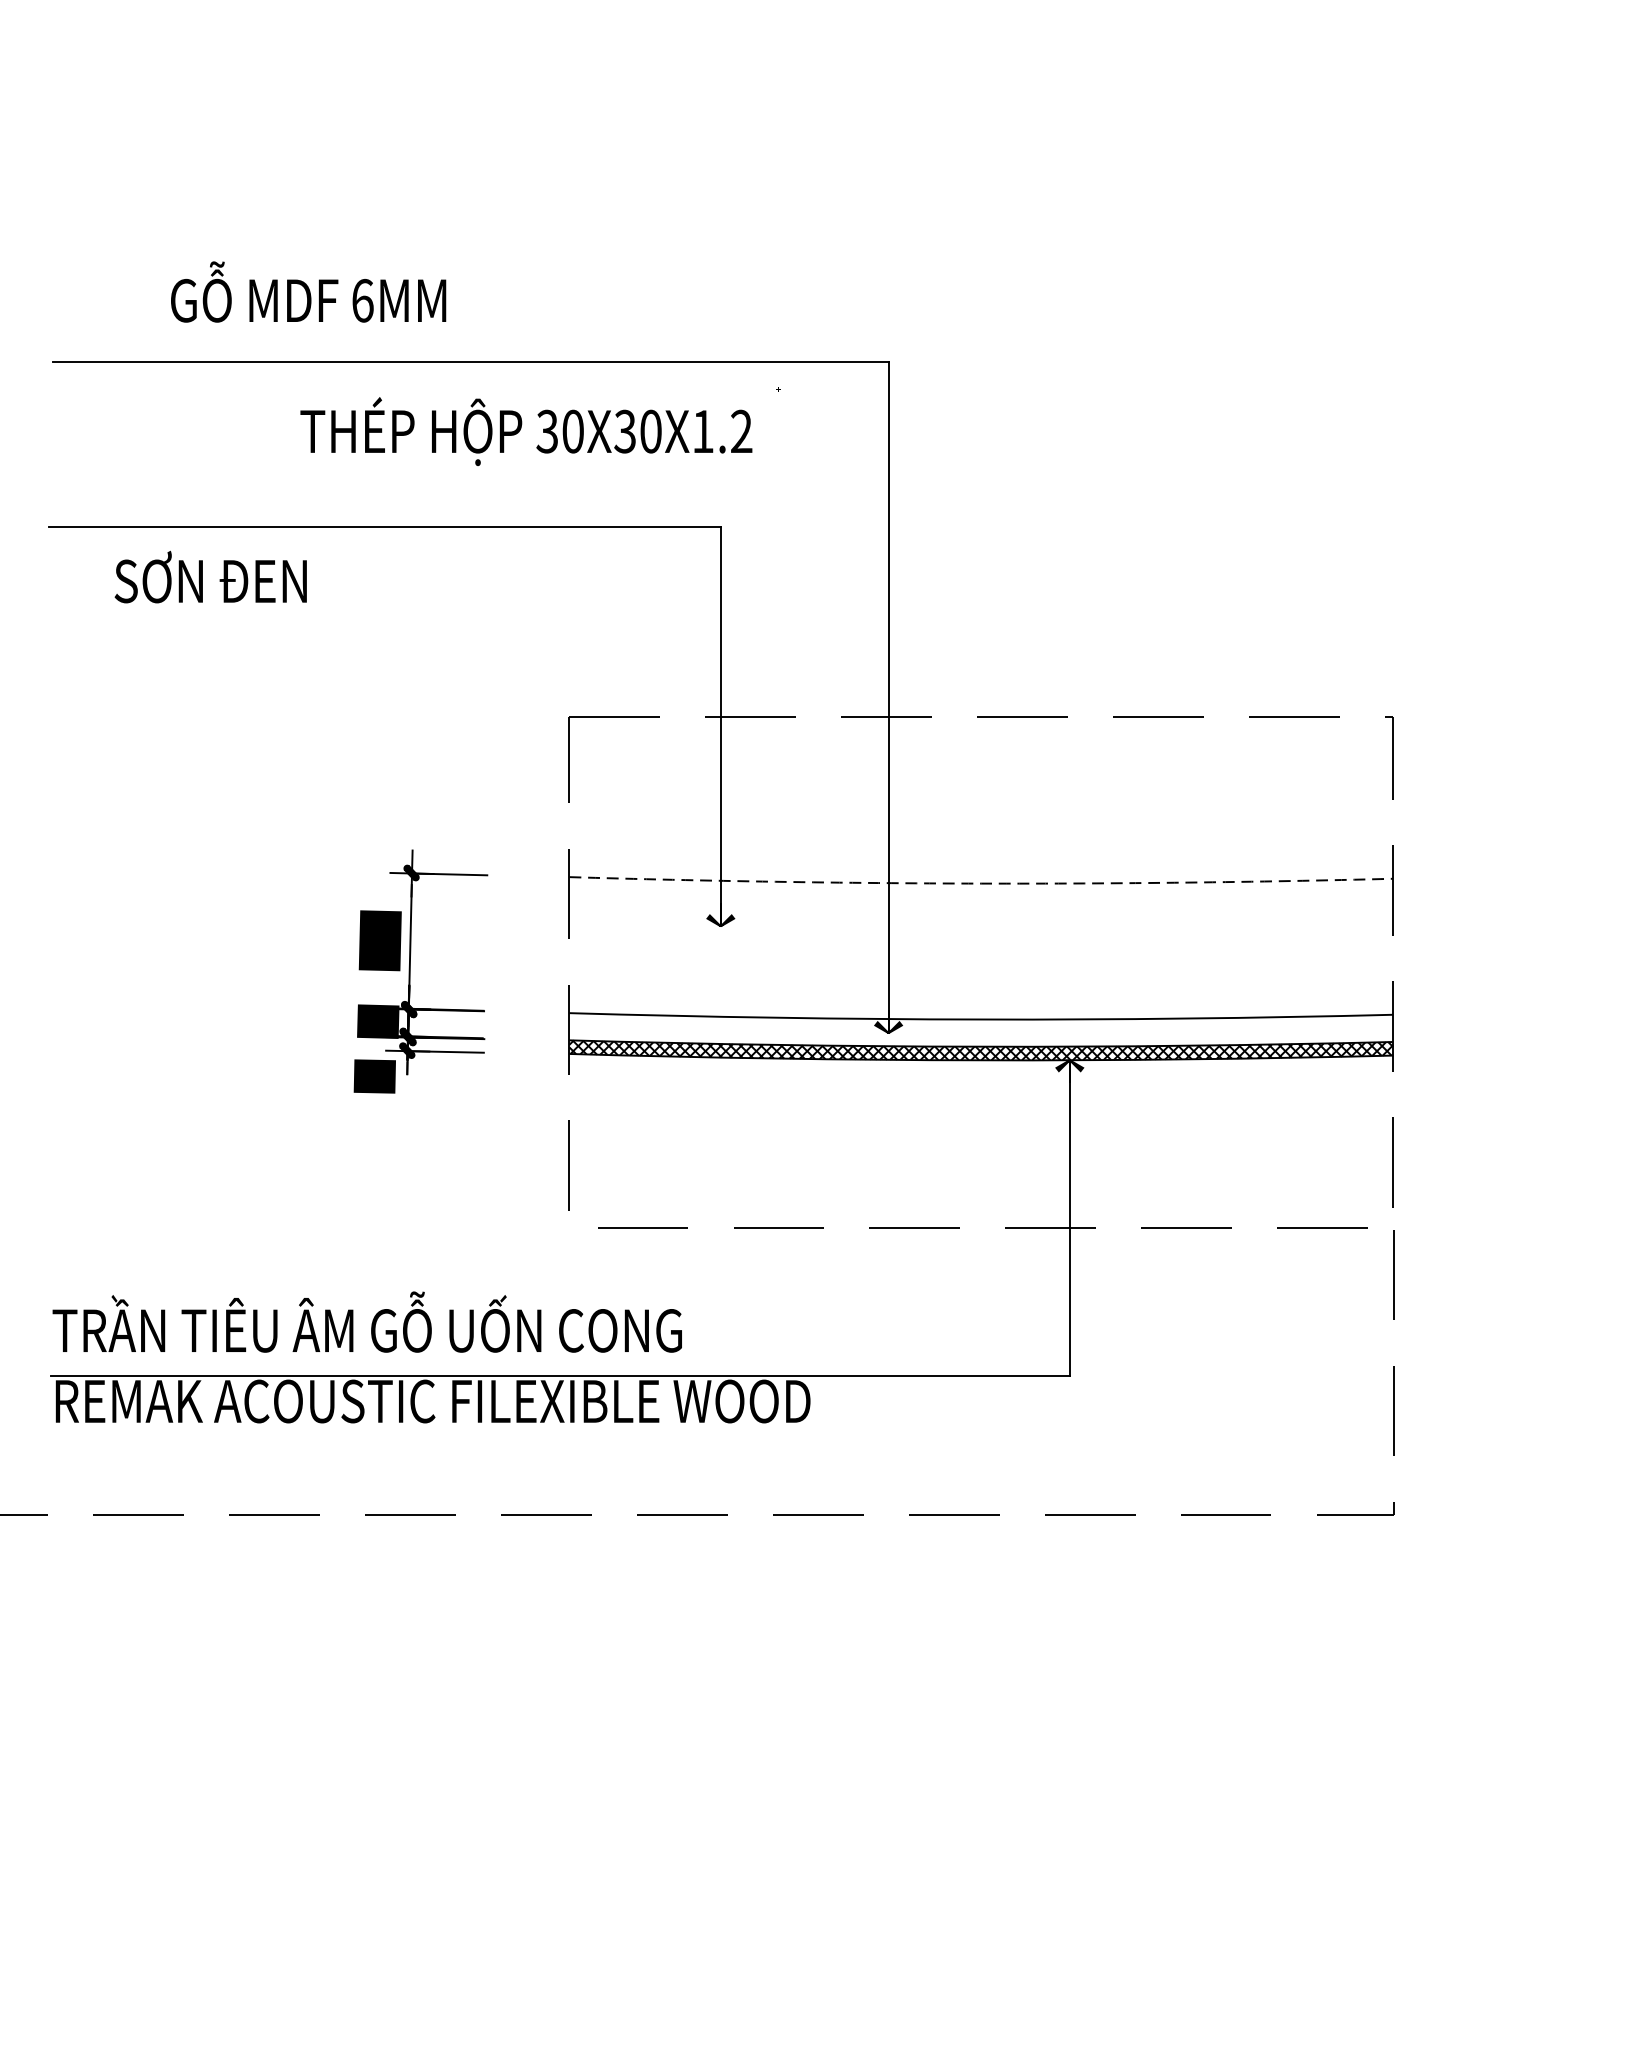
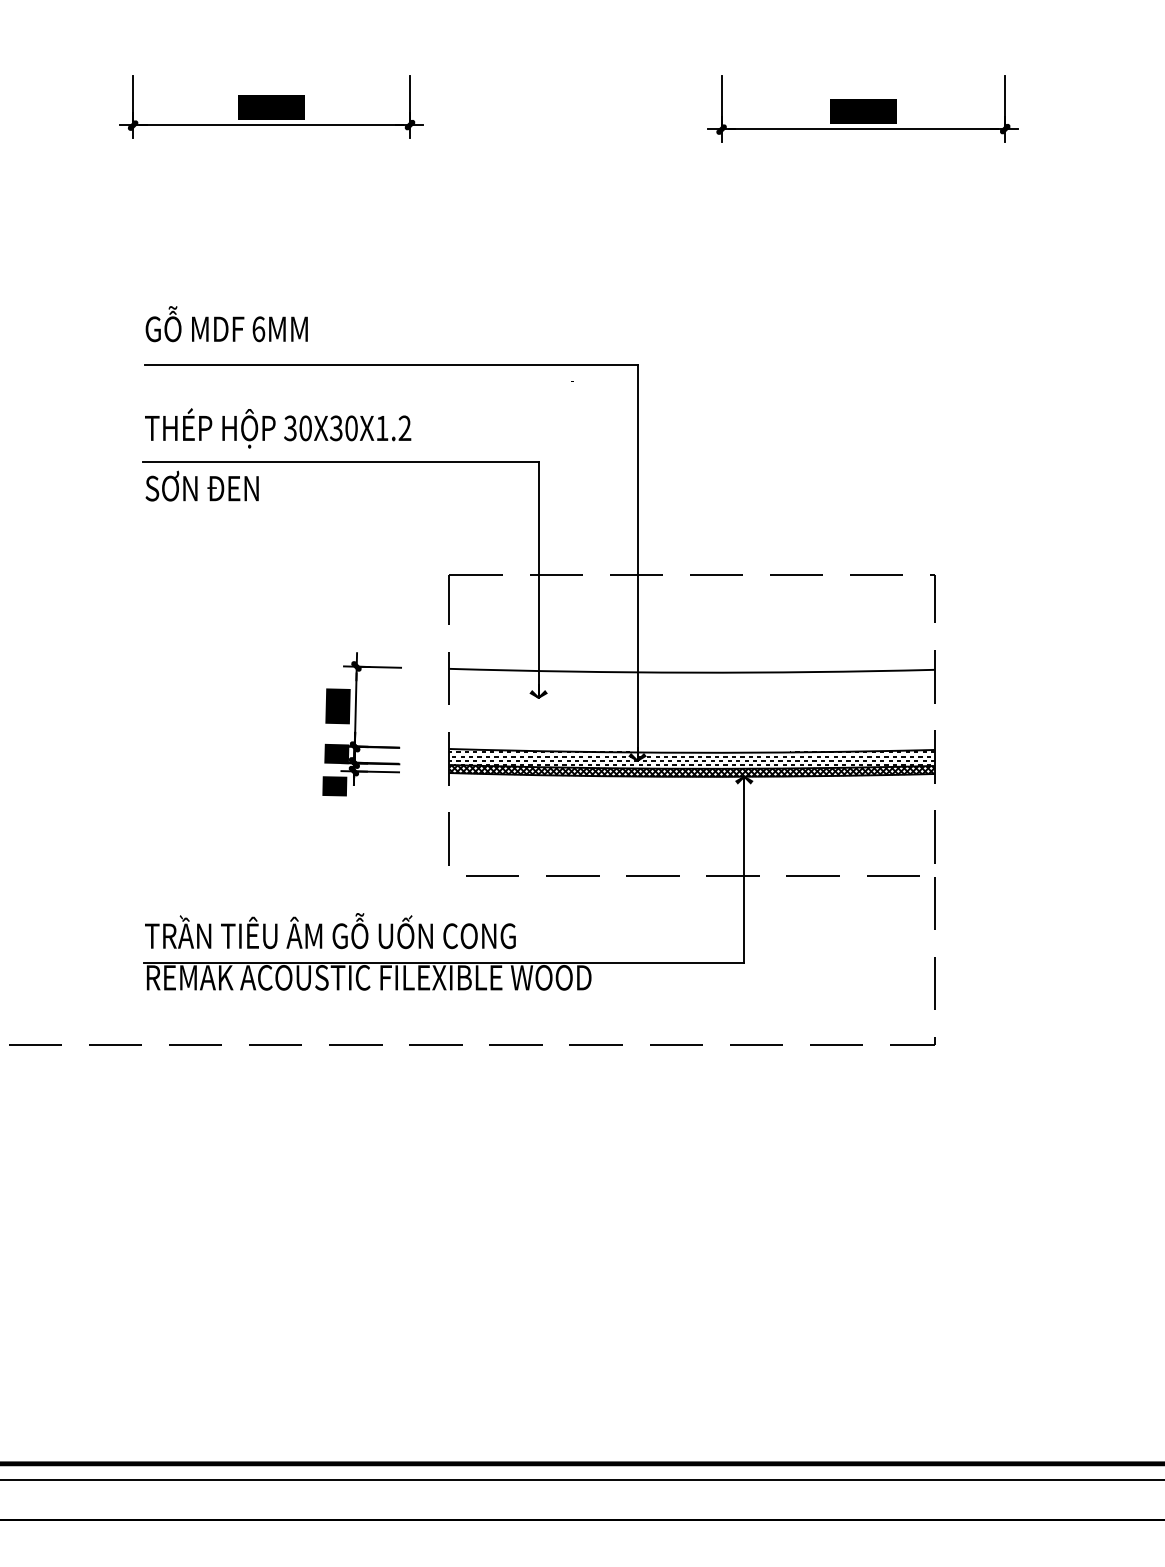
text: (308, 292) -> (226, 324), moved
text: (527, 431) -> (278, 428), moved
text: (209, 576) -> (201, 485), moved
arc: (981, 883) -> (692, 672), dashed -> solid
hatch: (980, 1029) -> (691, 758), added

